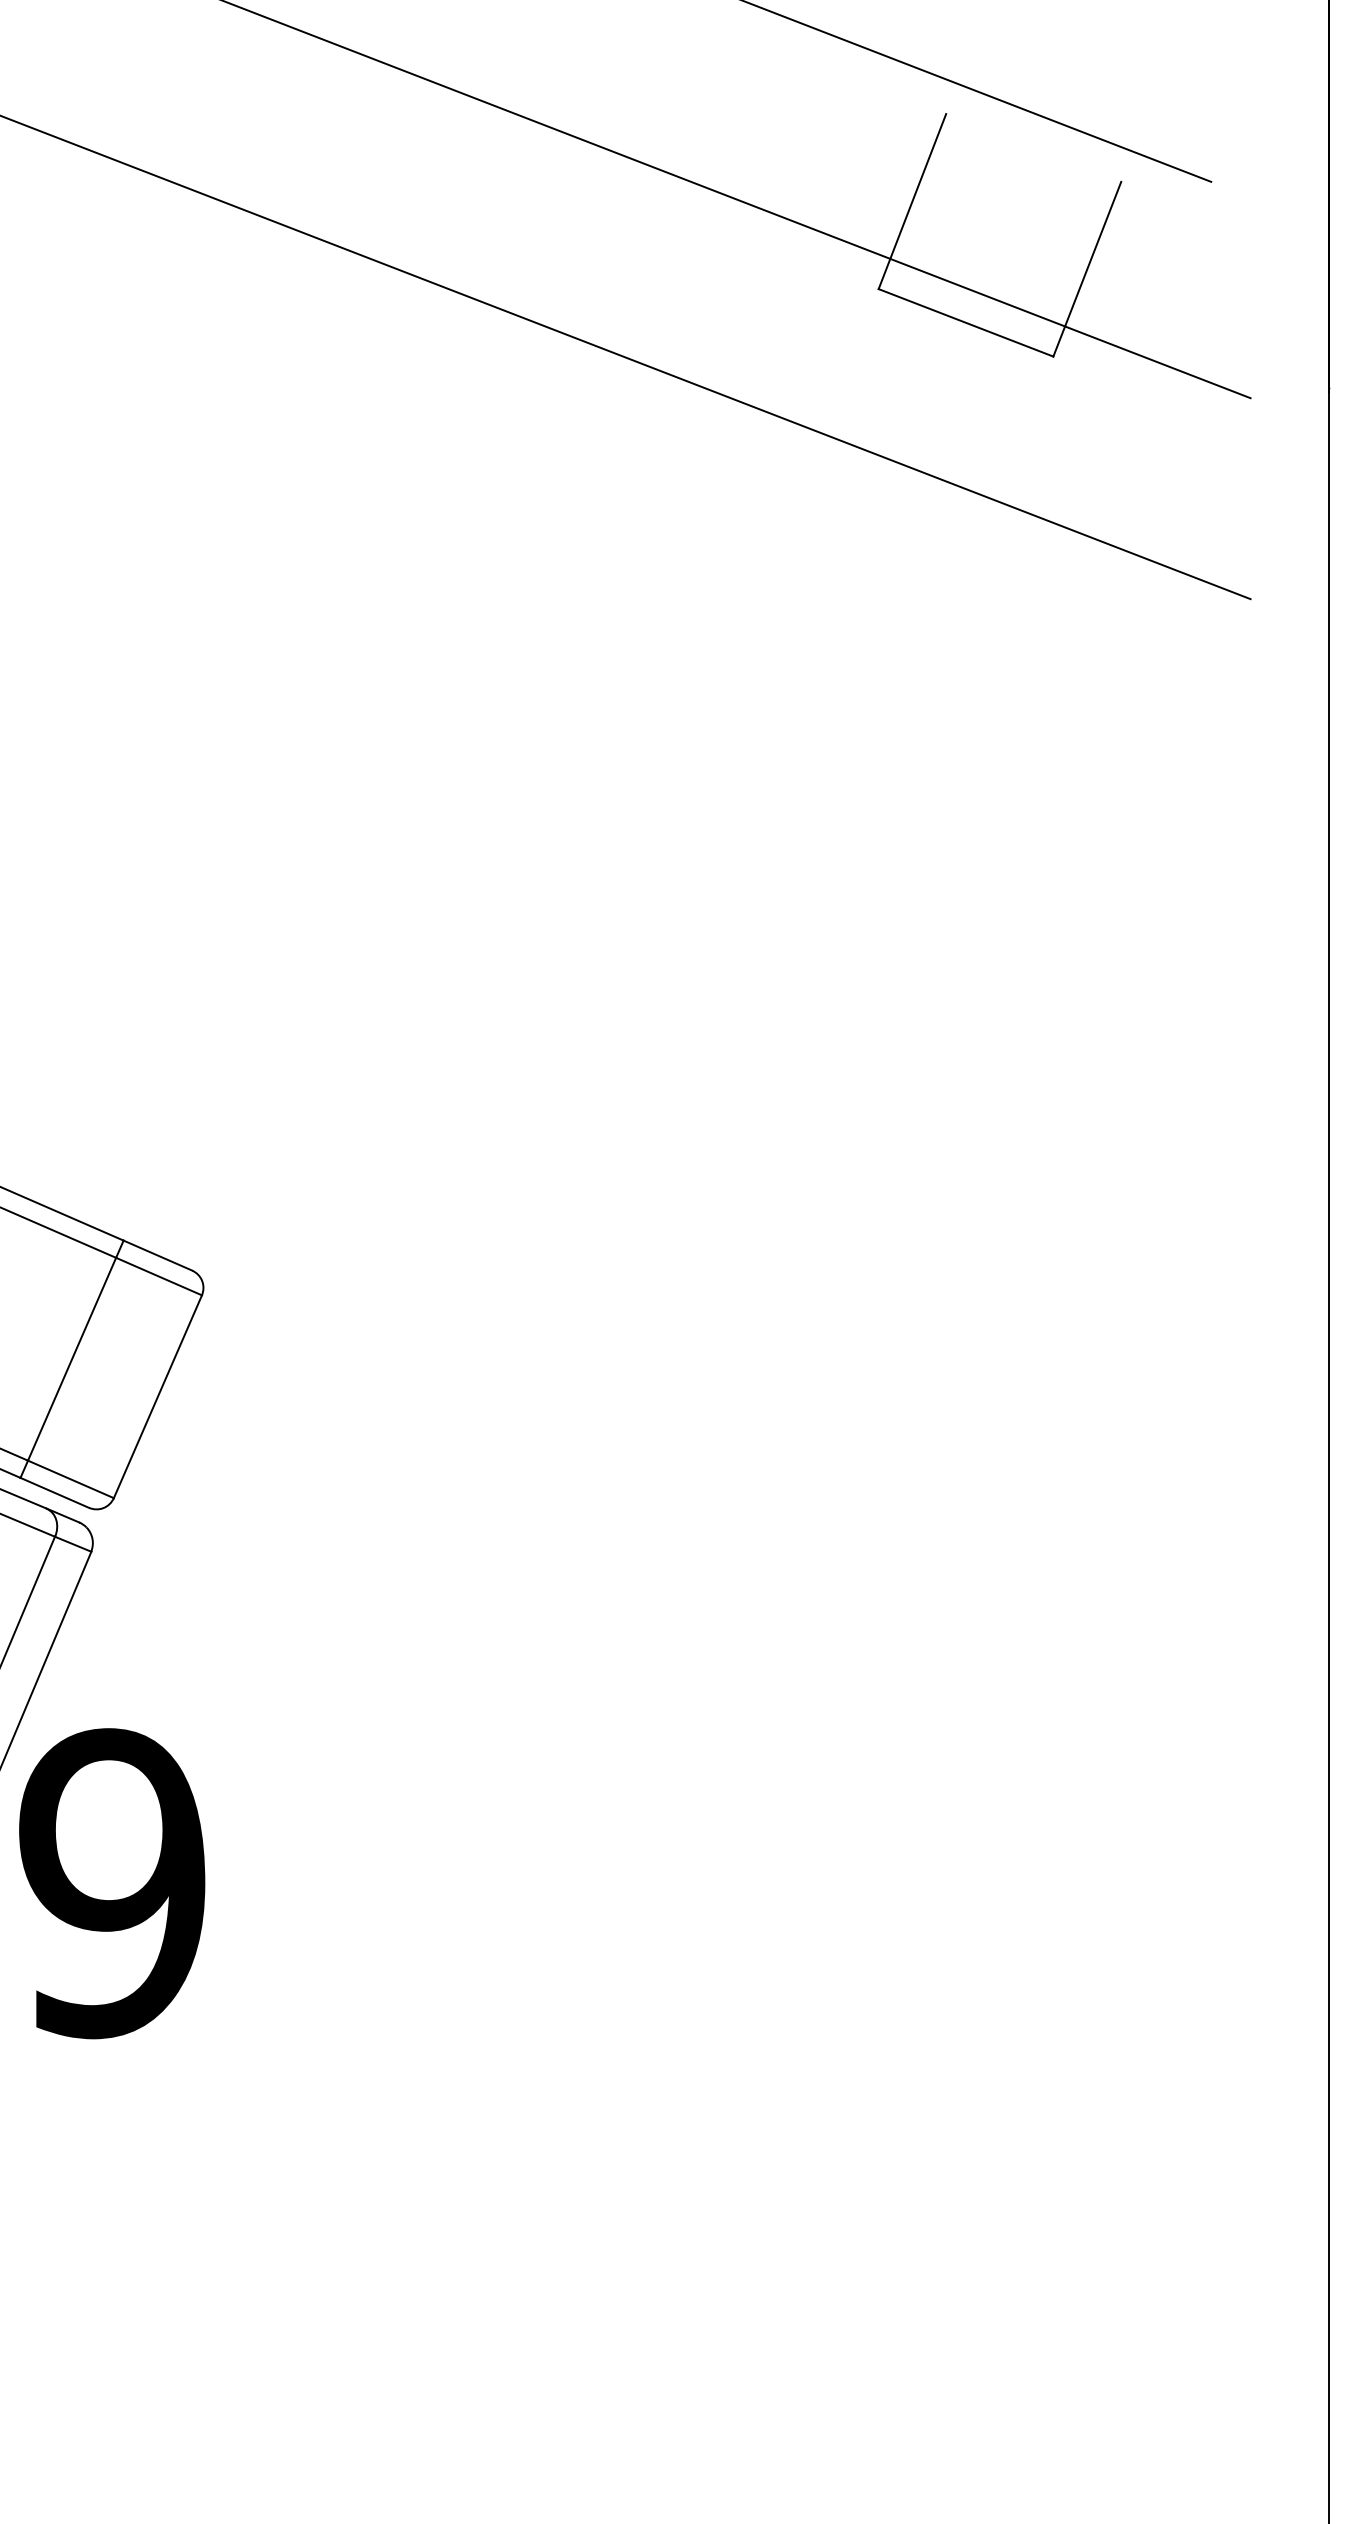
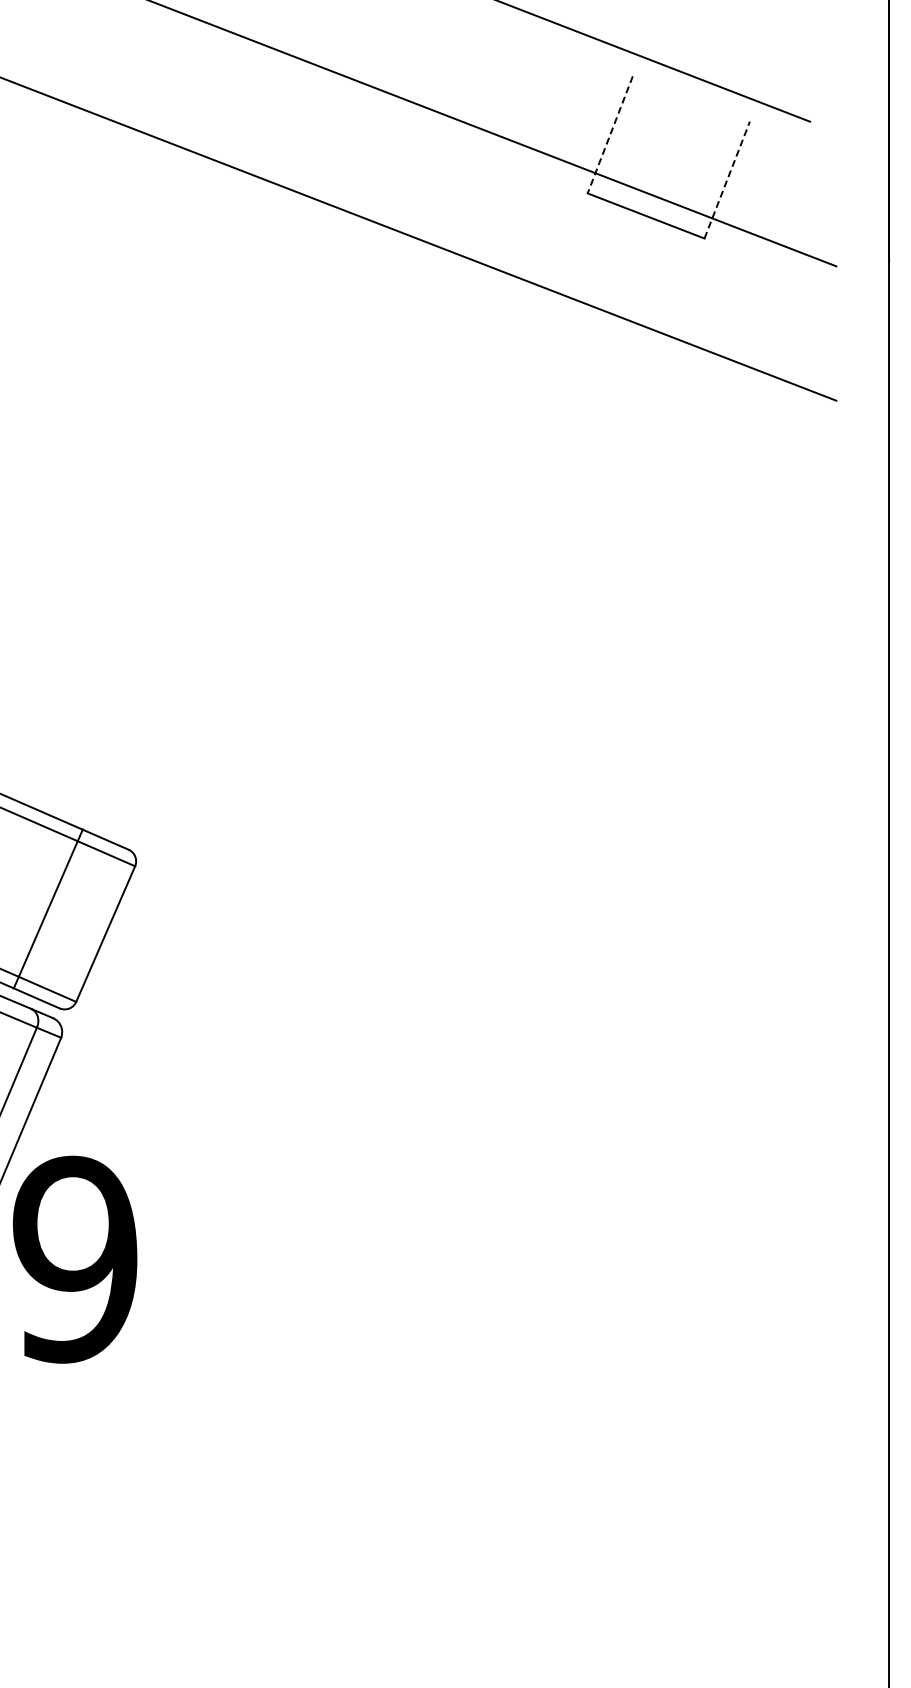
line: (912, 201) -> (610, 134), solid -> dashed
line: (1087, 269) -> (727, 180), solid -> dashed

